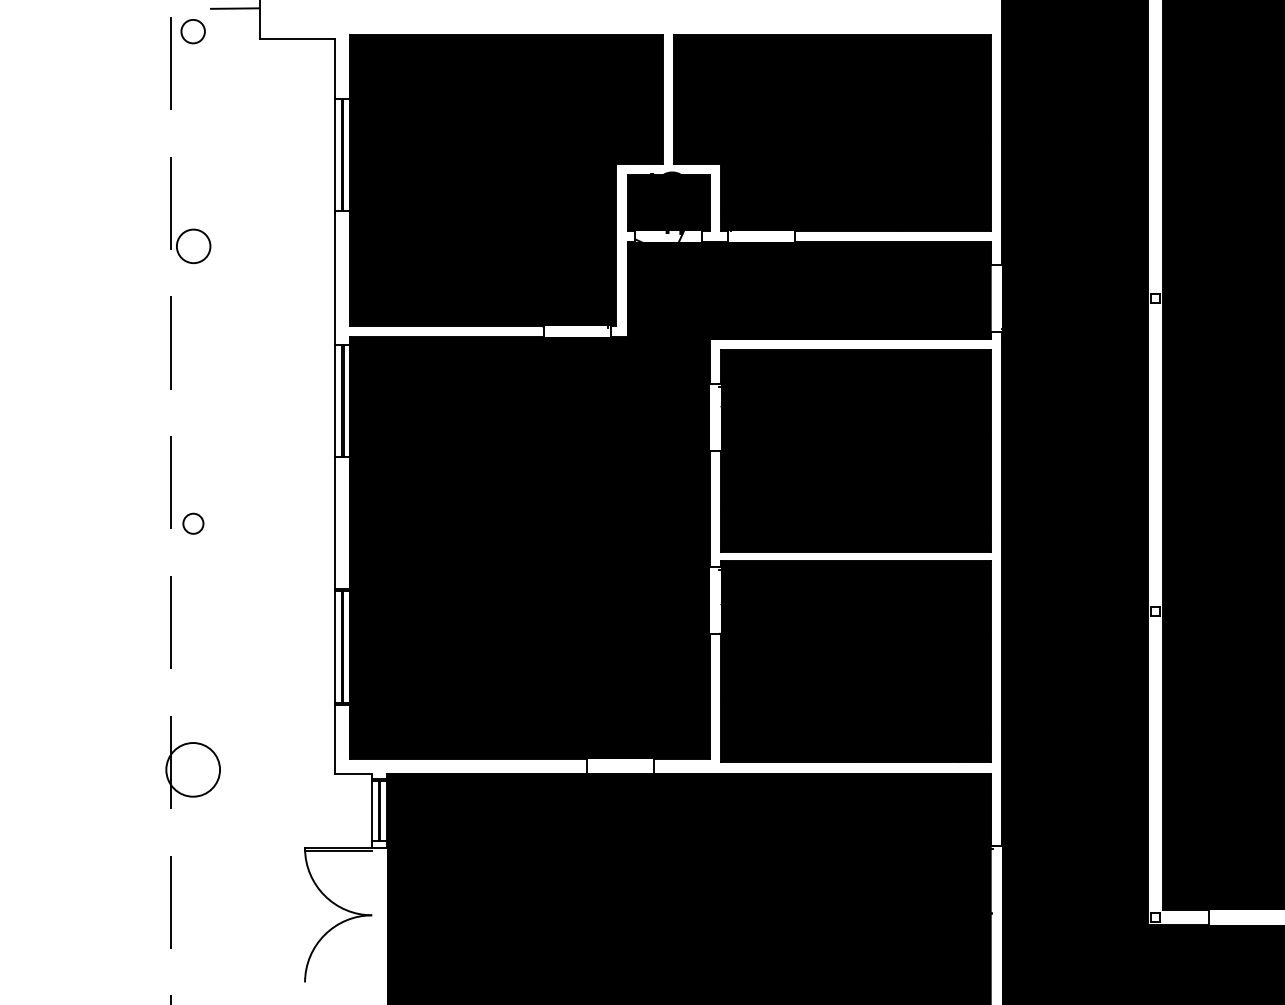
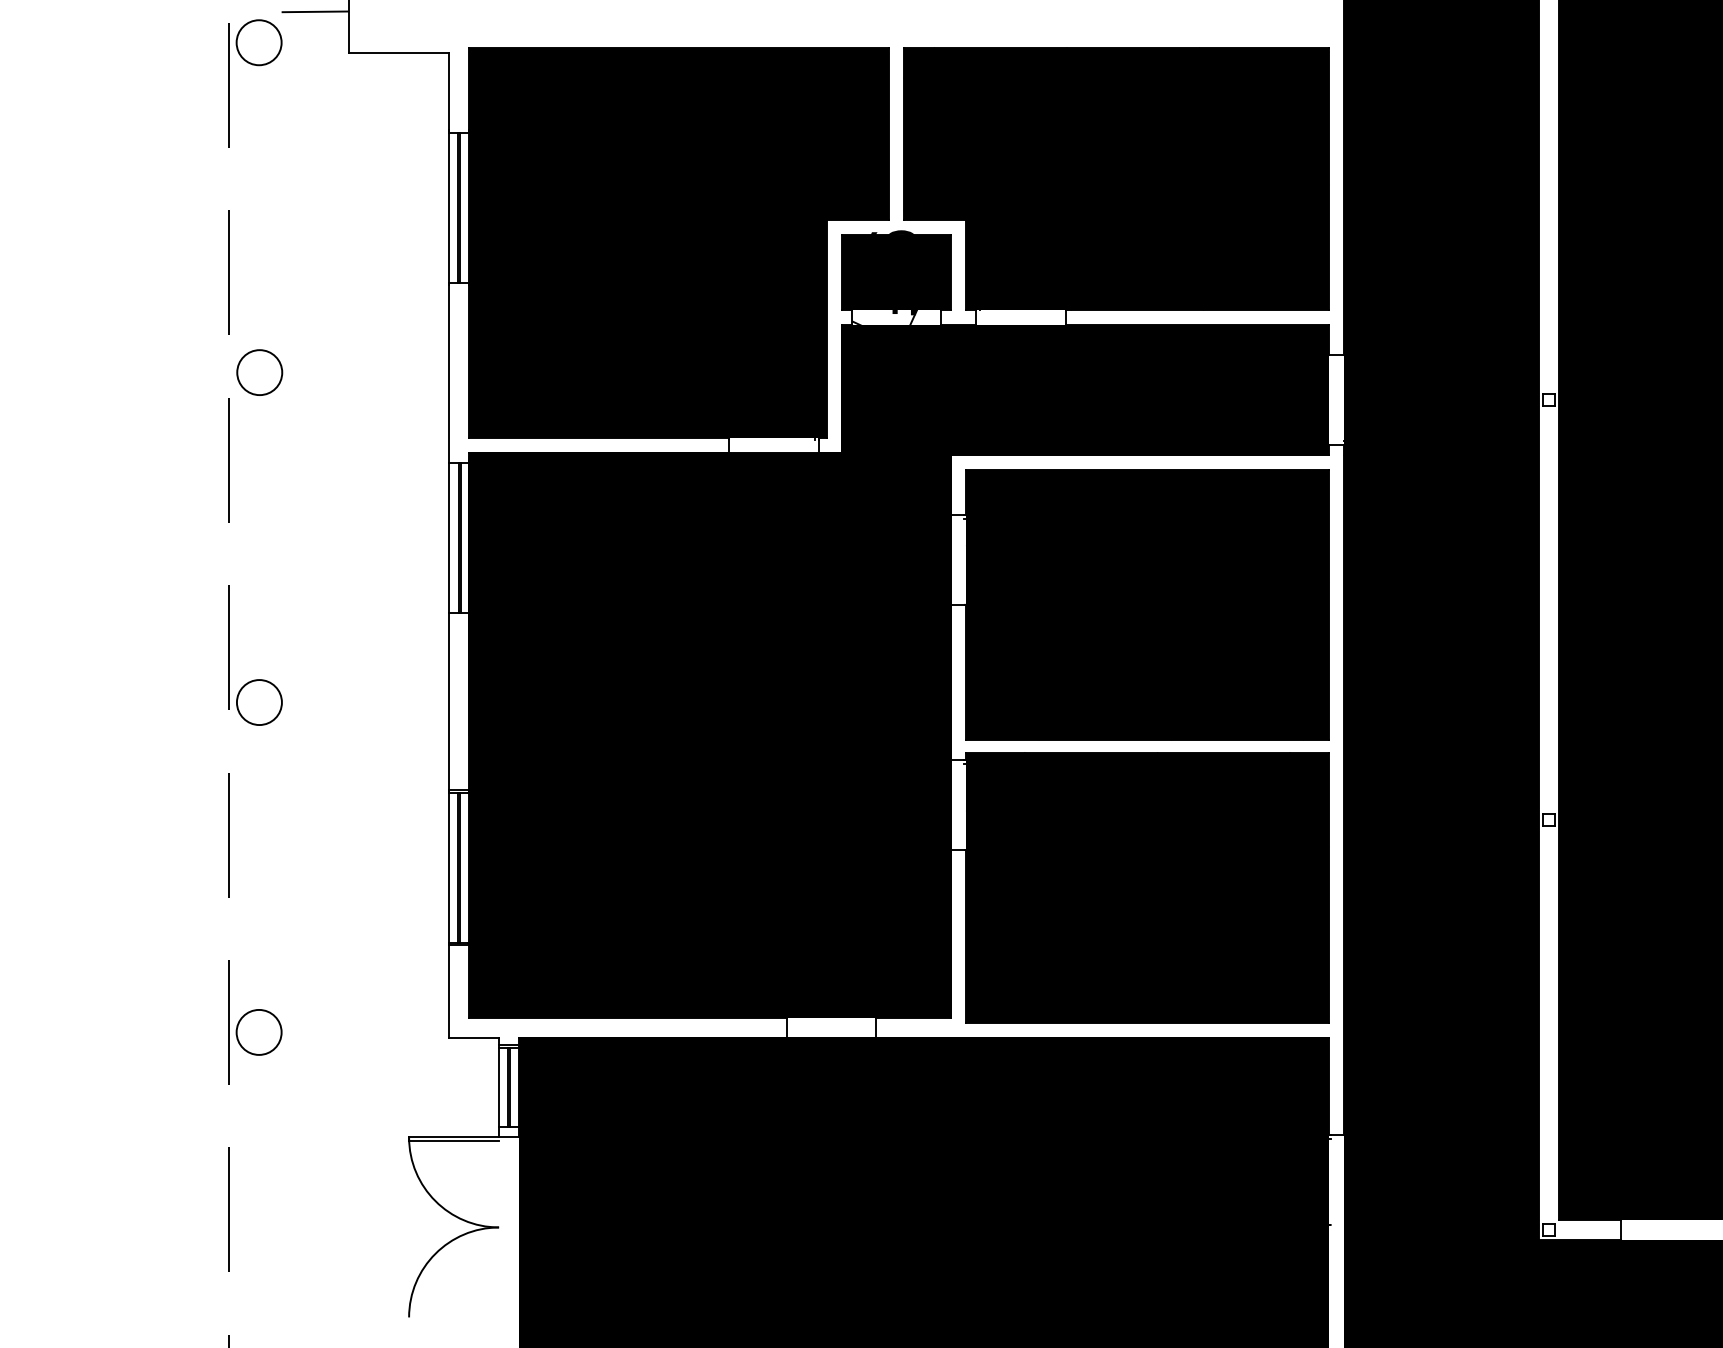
circle: (192, 31) -> (258, 42), size x1.43
circle: (193, 246) -> (259, 372), moved
circle: (192, 523) -> (258, 702), size x1.67
circle: (192, 769) -> (258, 1031), size x0.62

